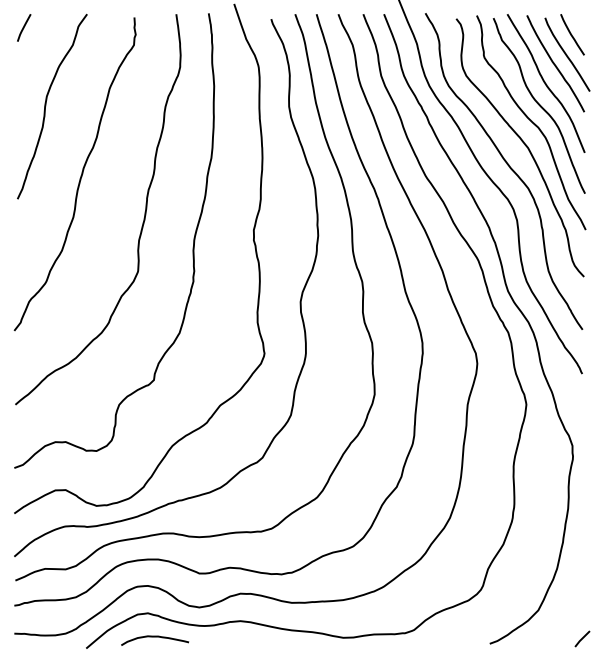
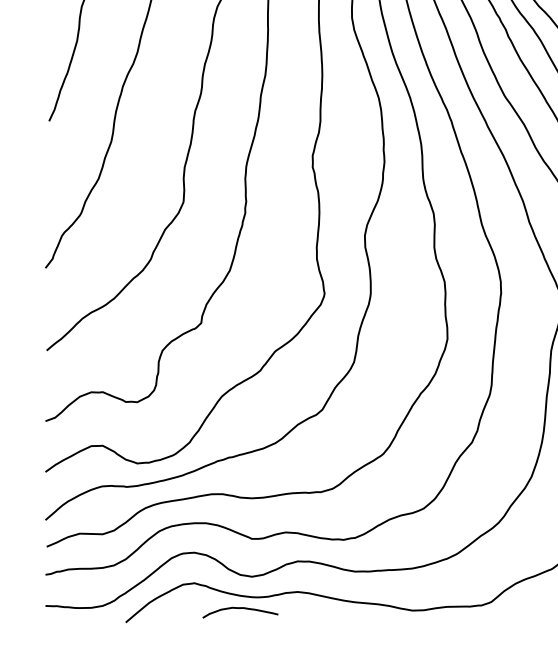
curve: (155, 637) -> (240, 609), moved

